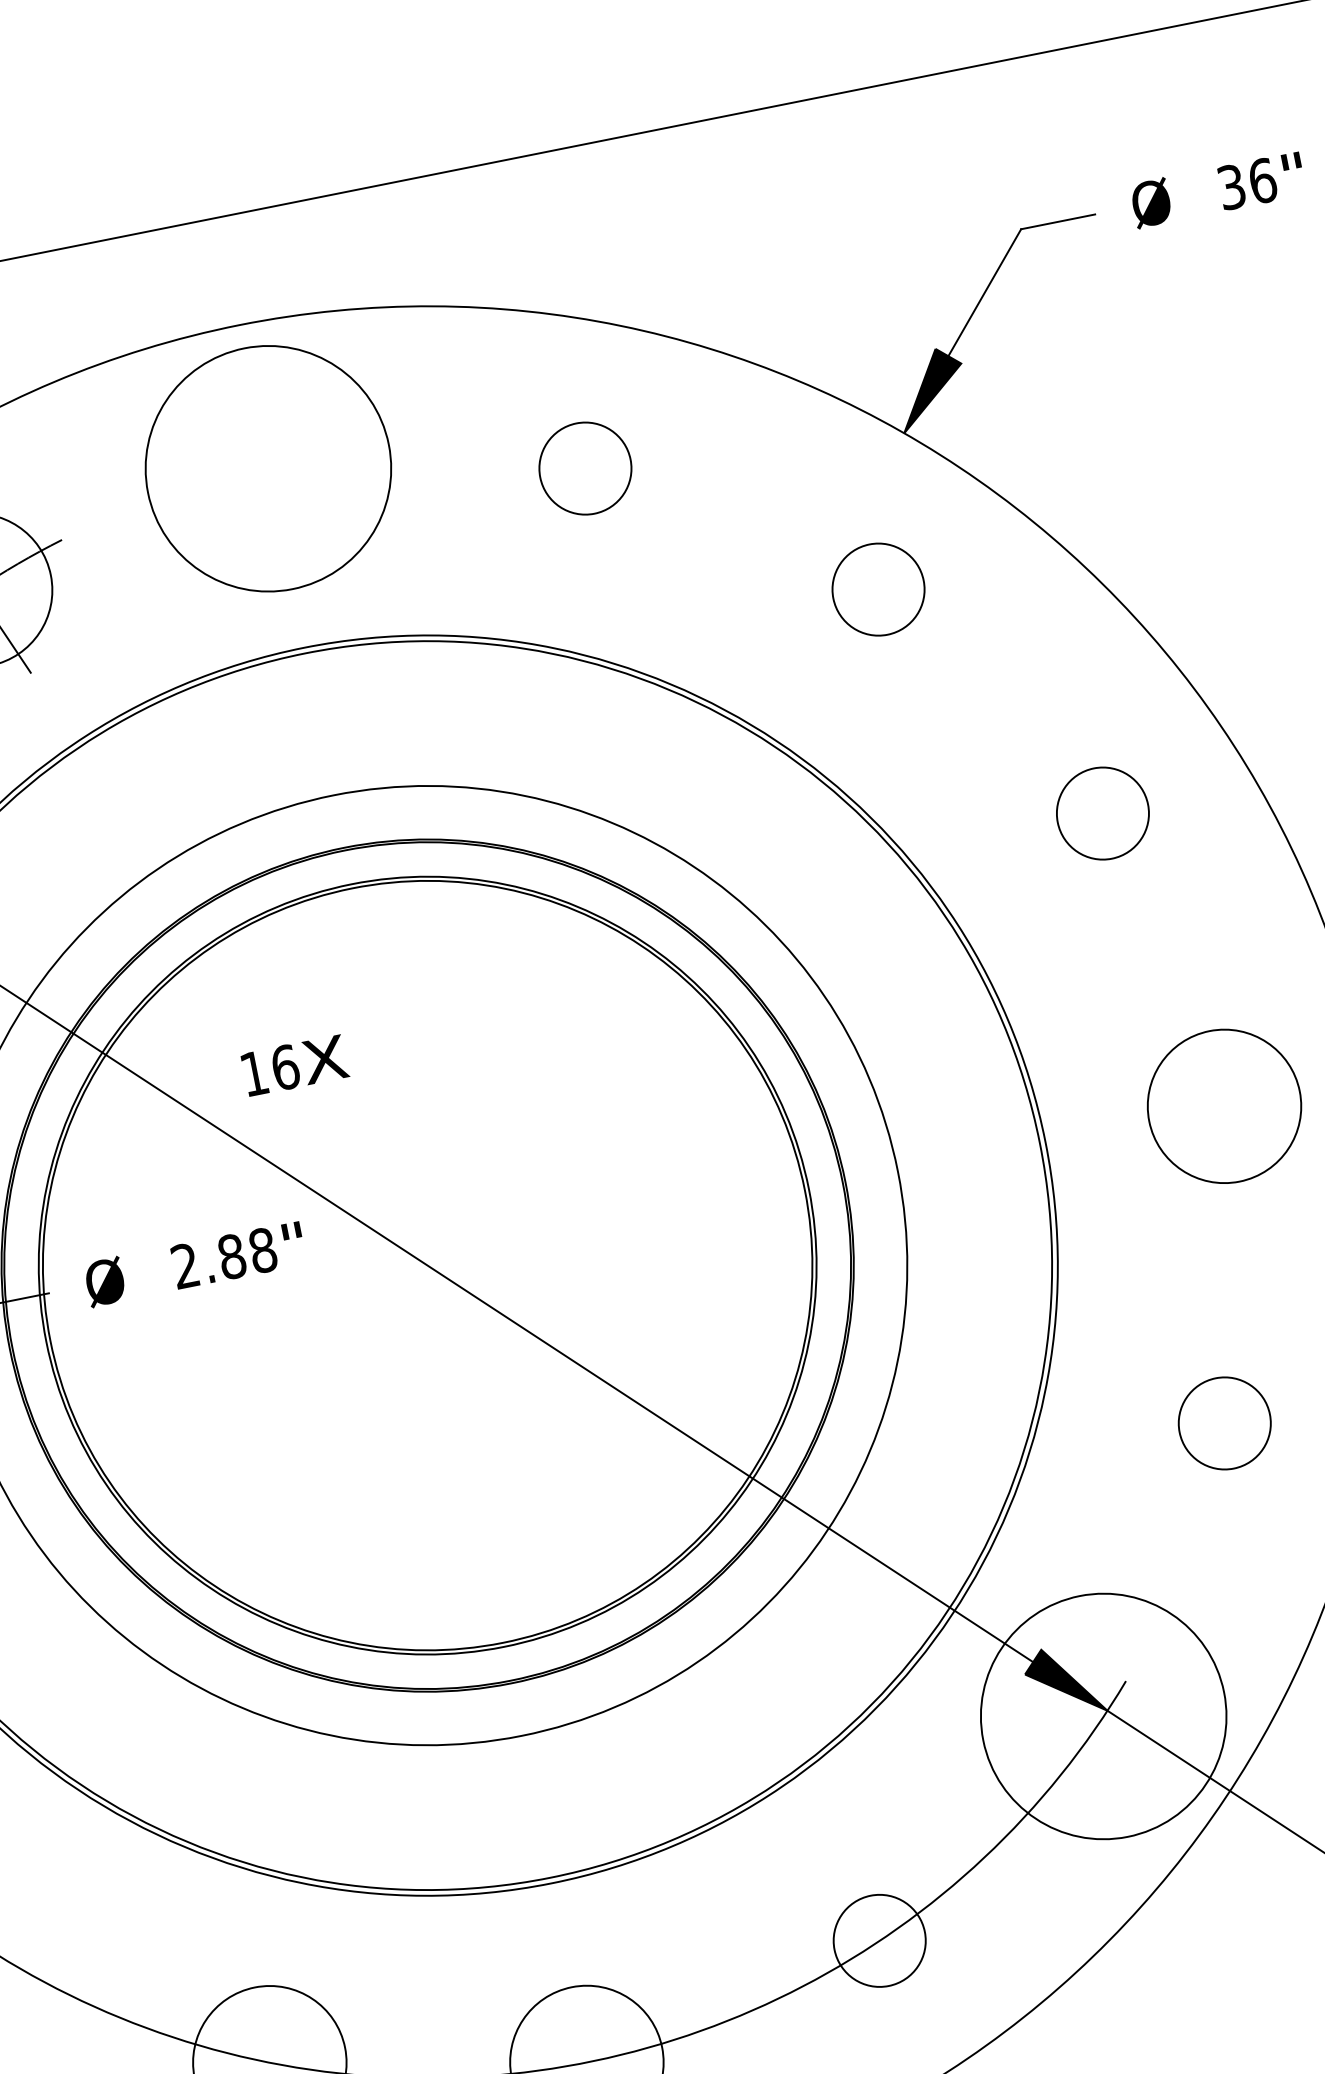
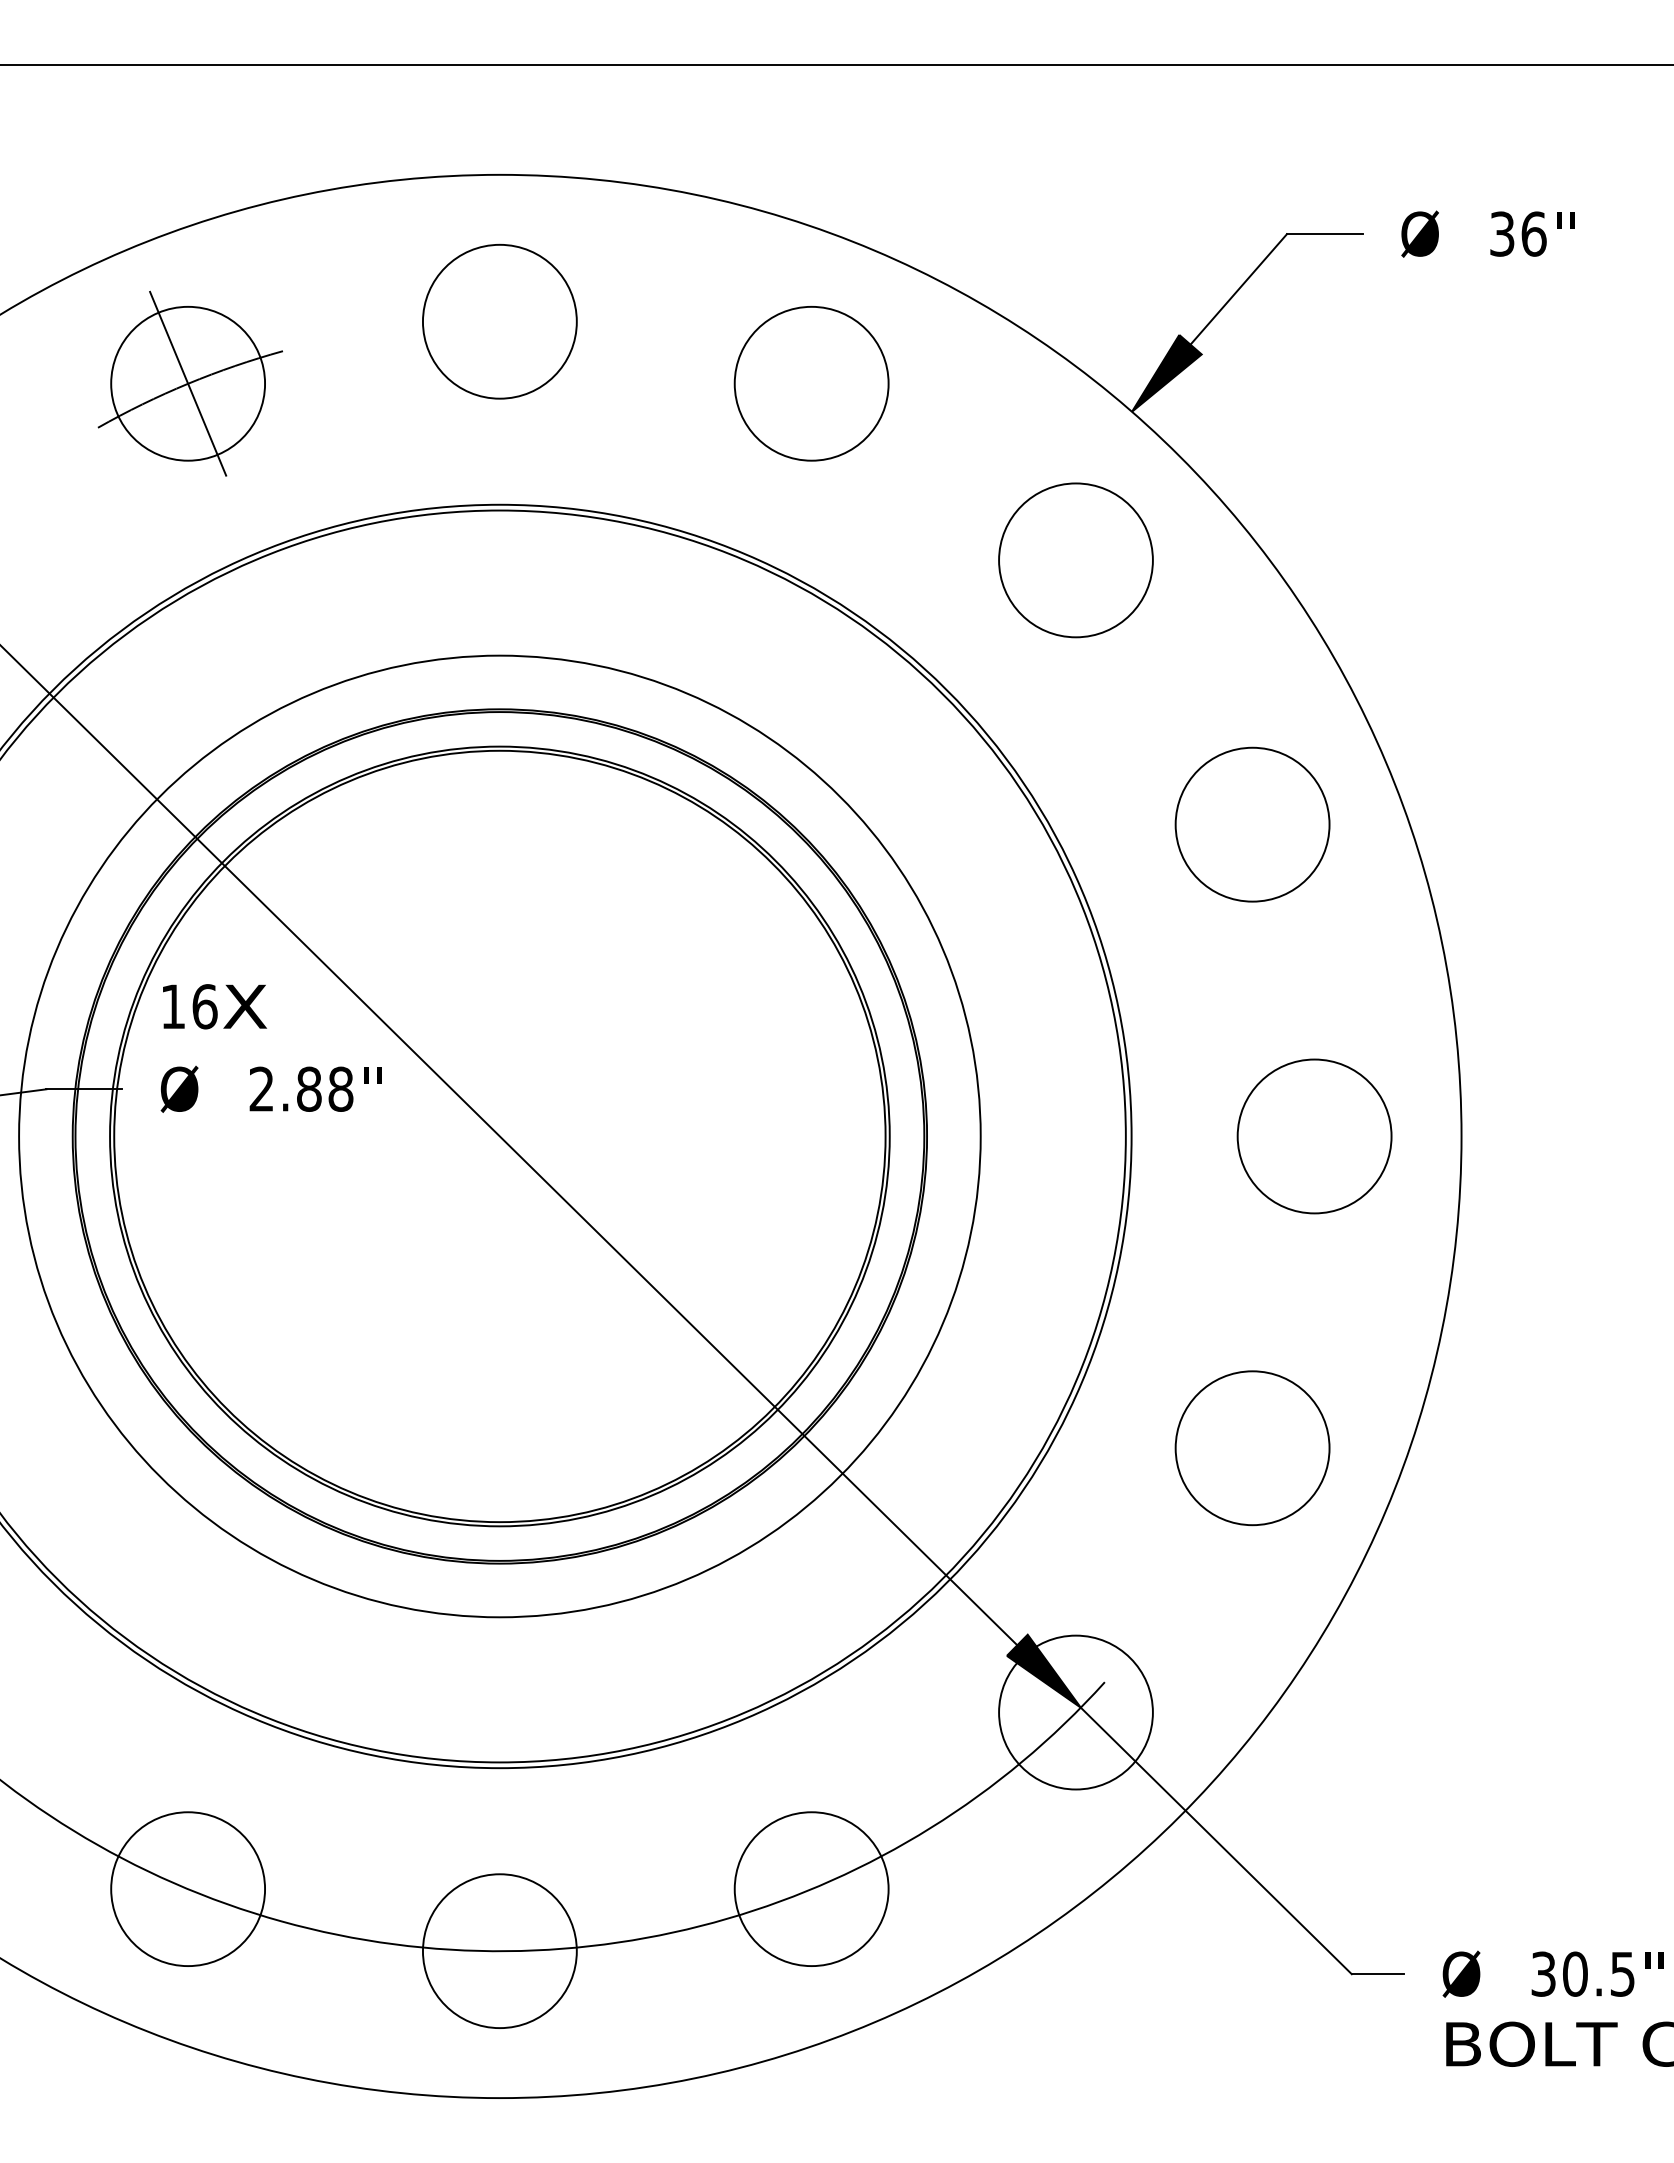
circle: (268, 468) -> (499, 321), size x0.62
circle: (585, 468) -> (811, 383), size x1.67
circle: (878, 589) -> (1075, 560), size x1.67
circle: (1102, 813) -> (1252, 824), size x1.67
text: (294, 1065) -> (214, 1006), moved
circle: (1224, 1423) -> (1252, 1448), size x1.67
circle: (1103, 1716) -> (1075, 1712), size x0.62
circle: (879, 1941) -> (811, 1889), size x1.67

